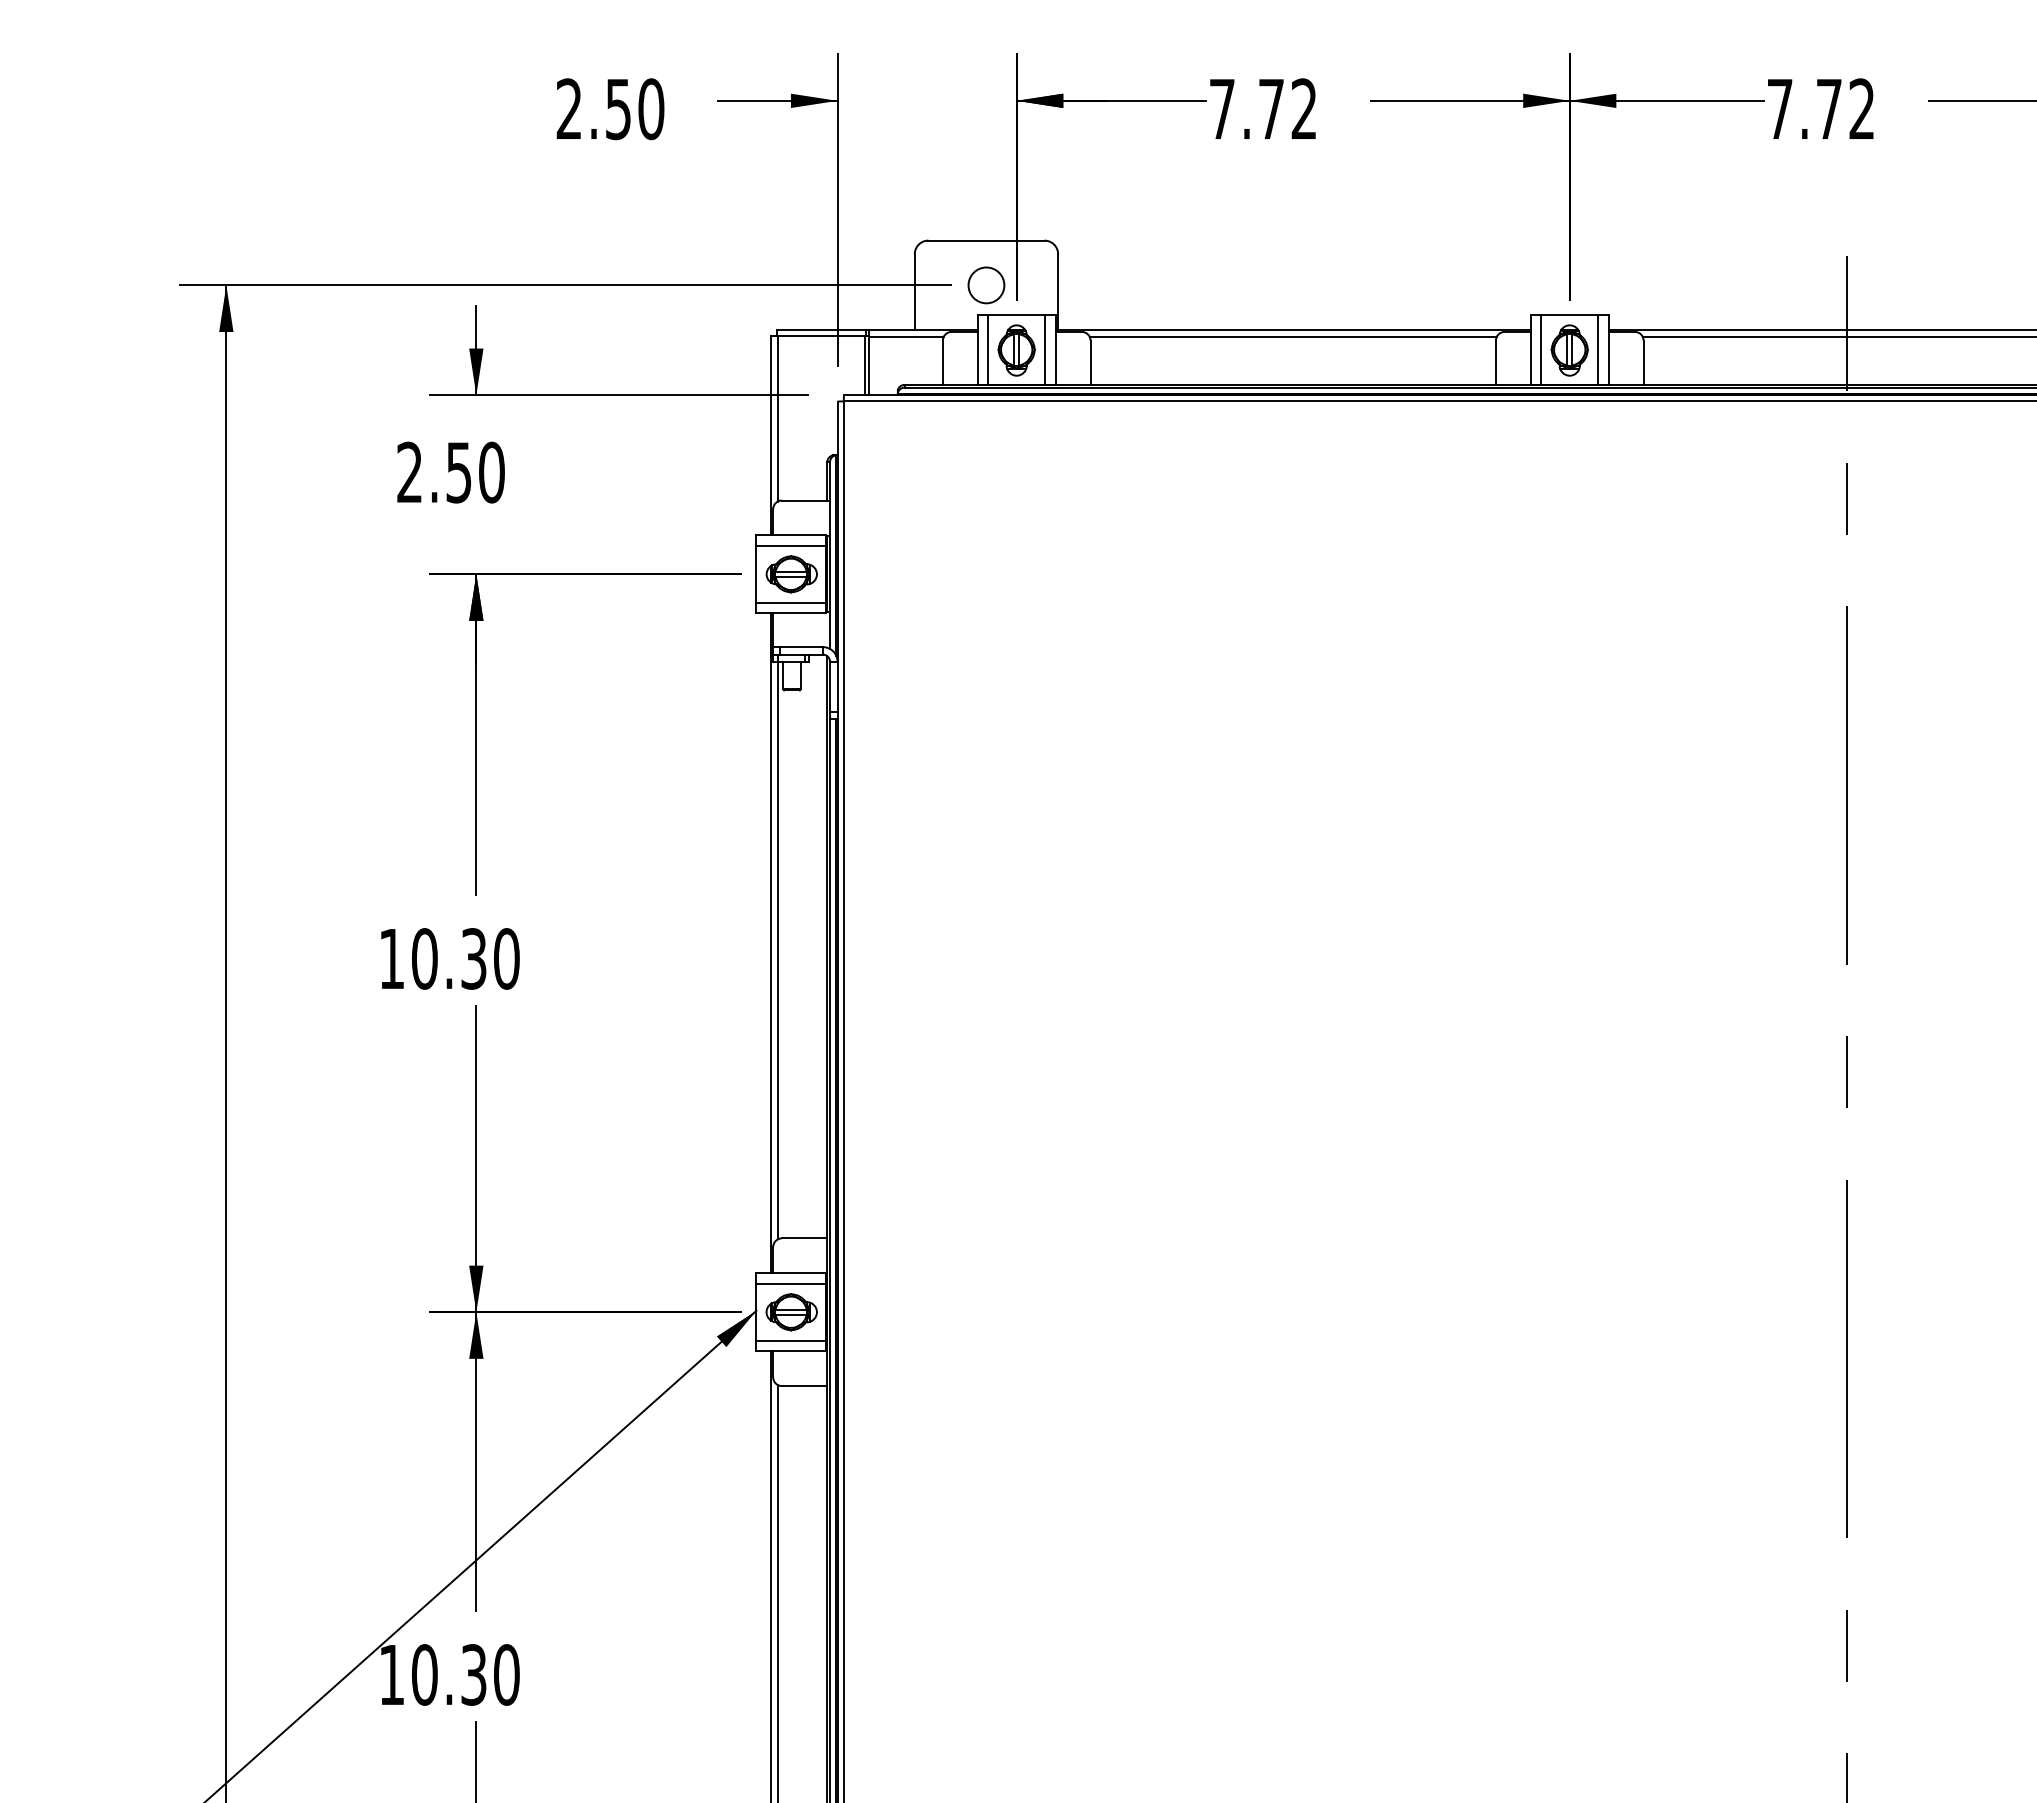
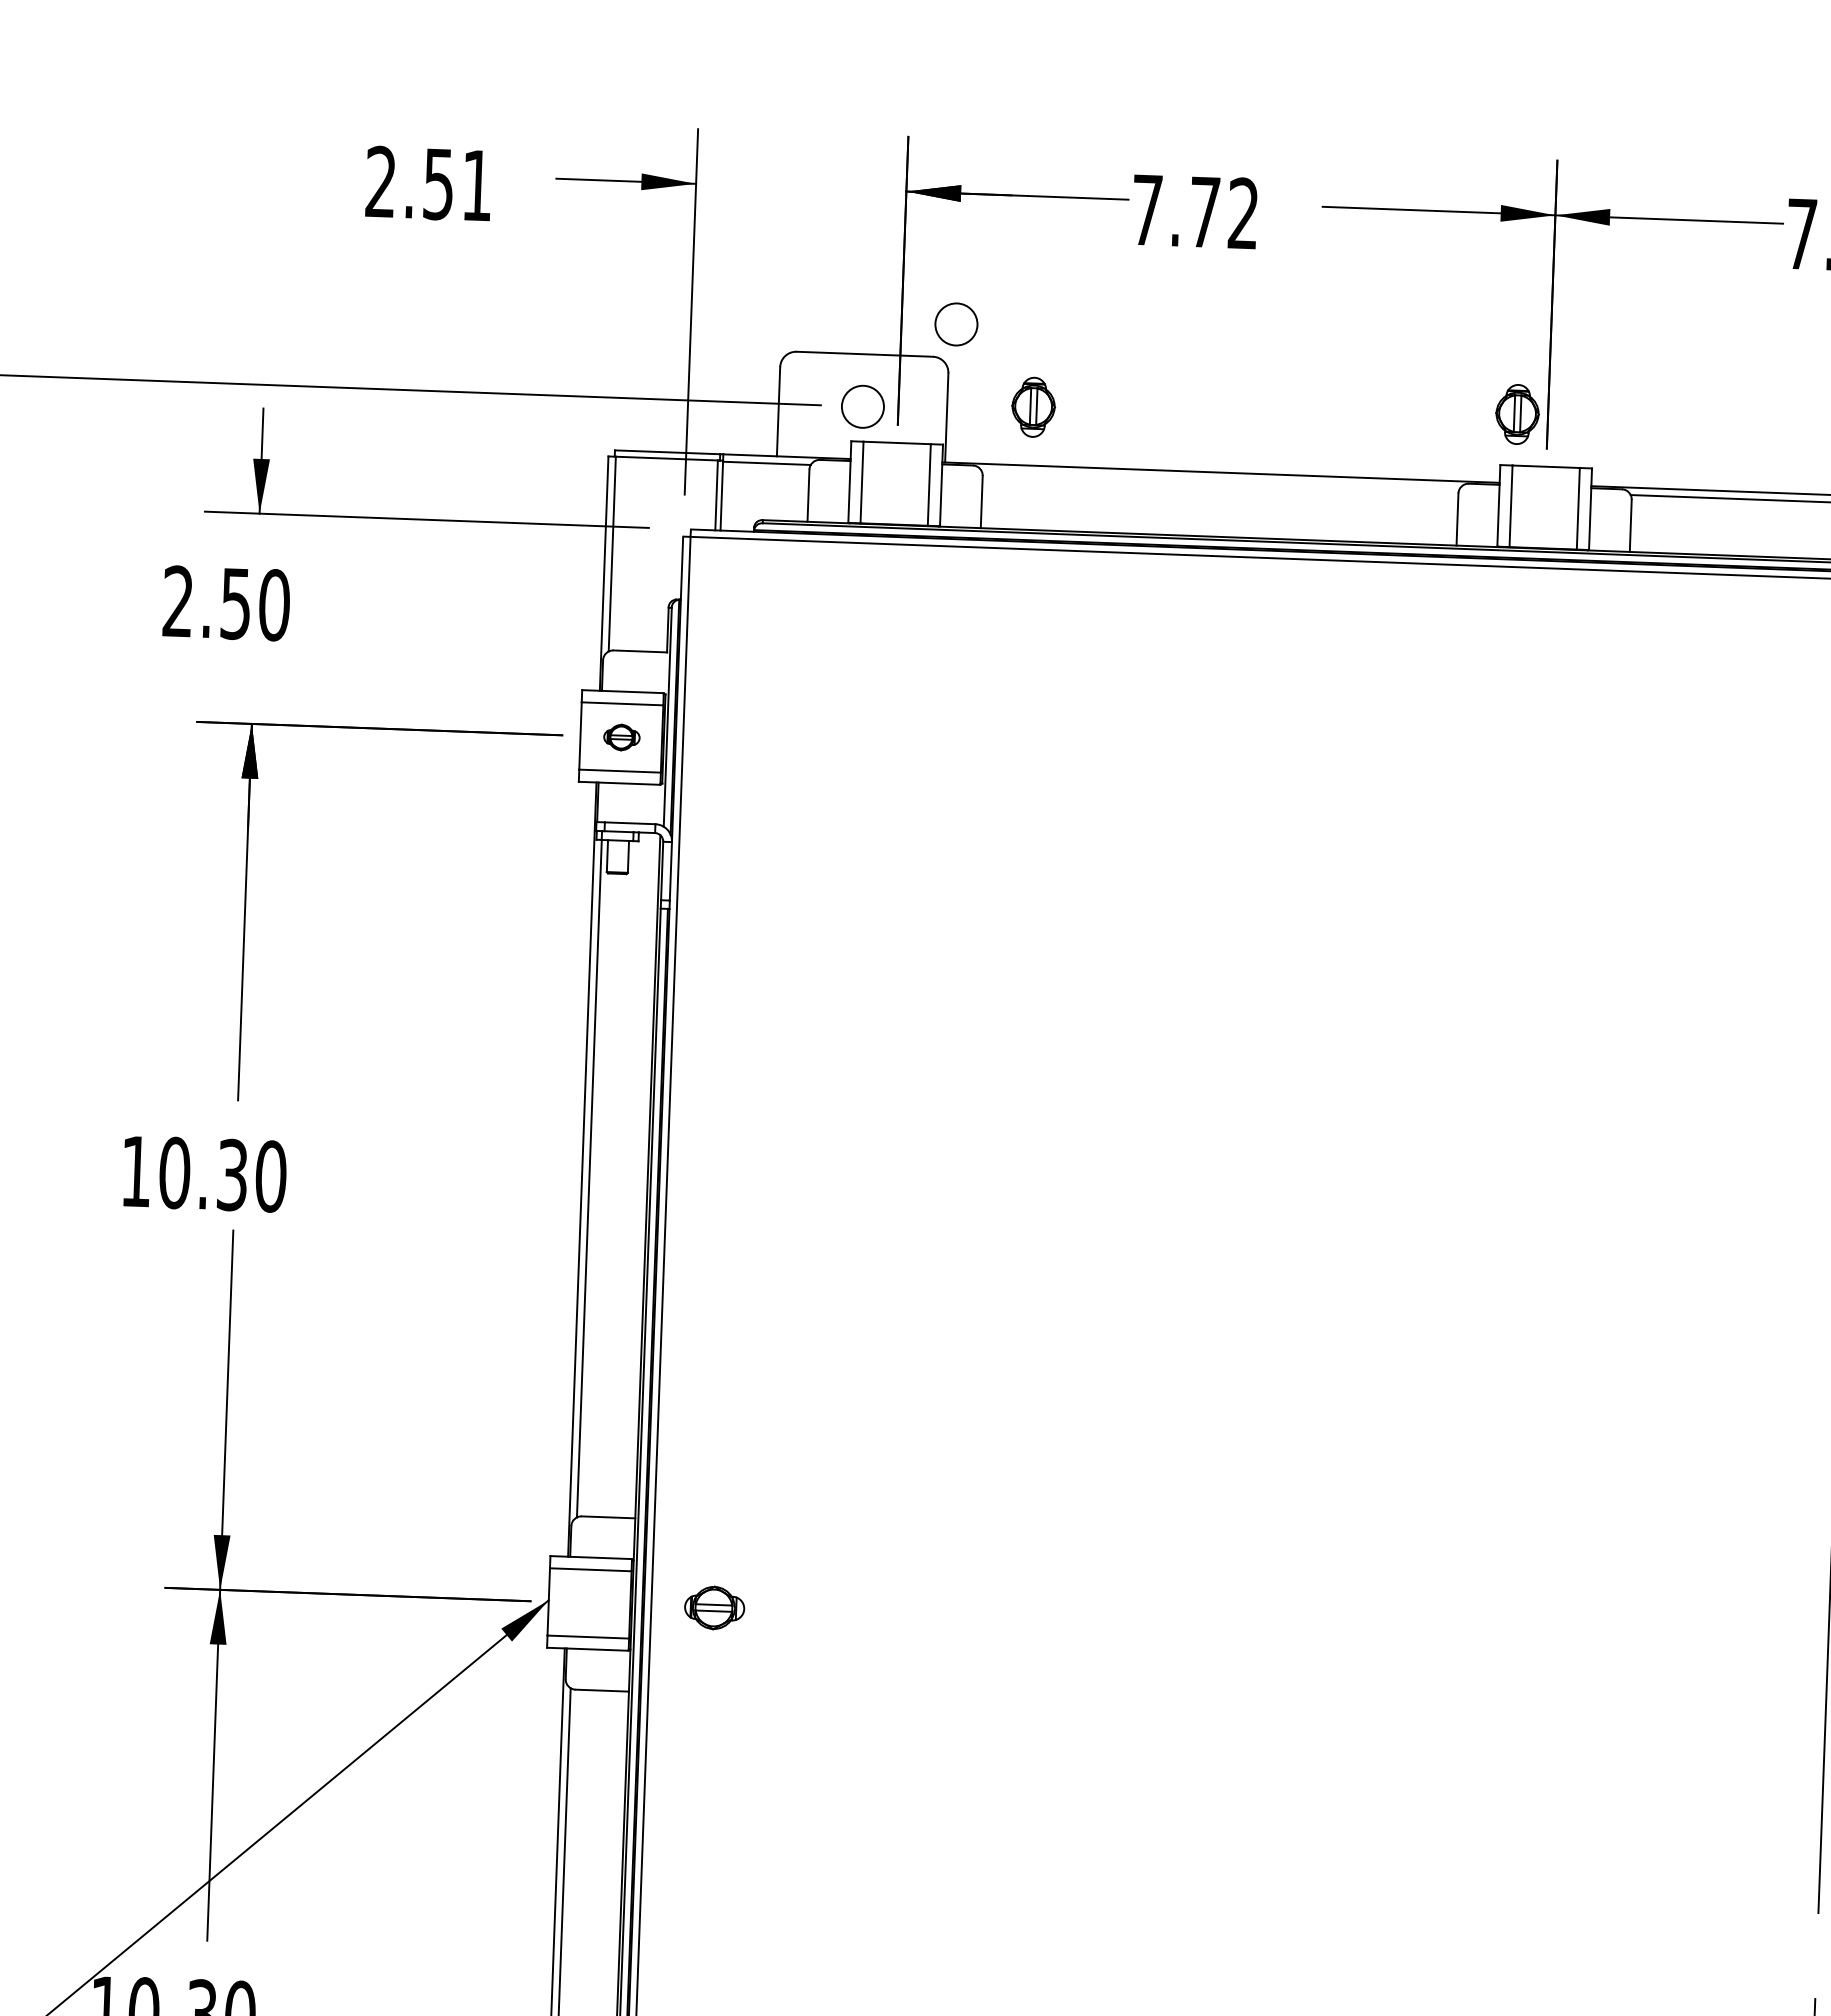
text: (651, 109) -> (477, 185), 2.50 -> 2.51
circle: (1063, 212) -> (956, 324), added
line: (1292, 336) -> (1219, 479), removed
part: (1016, 350) -> (1033, 407), moved
part: (1569, 350) -> (1517, 414), moved
part: (791, 574) -> (621, 737), size x0.6
part: (791, 1312) -> (714, 1608), moved

